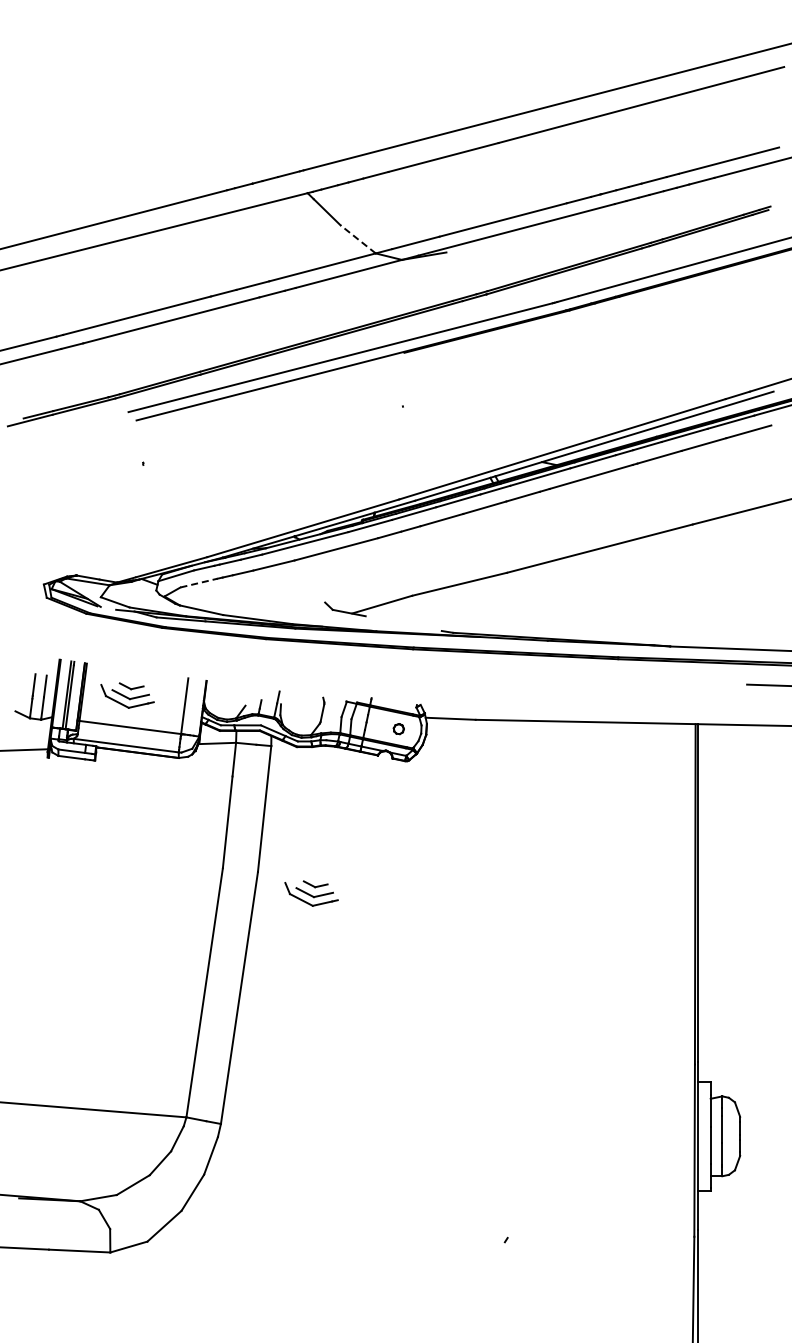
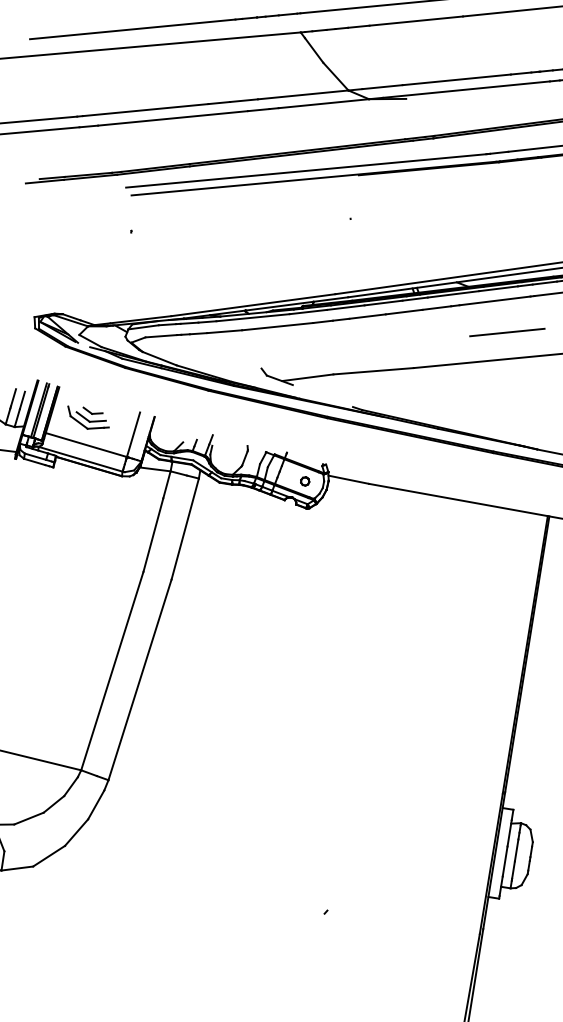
line: (358, 239) -> (336, 76), dashed -> solid
line: (611, 511) -> (506, 331), added
line: (199, 582) -> (161, 335), dashed -> solid
part: (311, 893) -> (212, 604), removed

